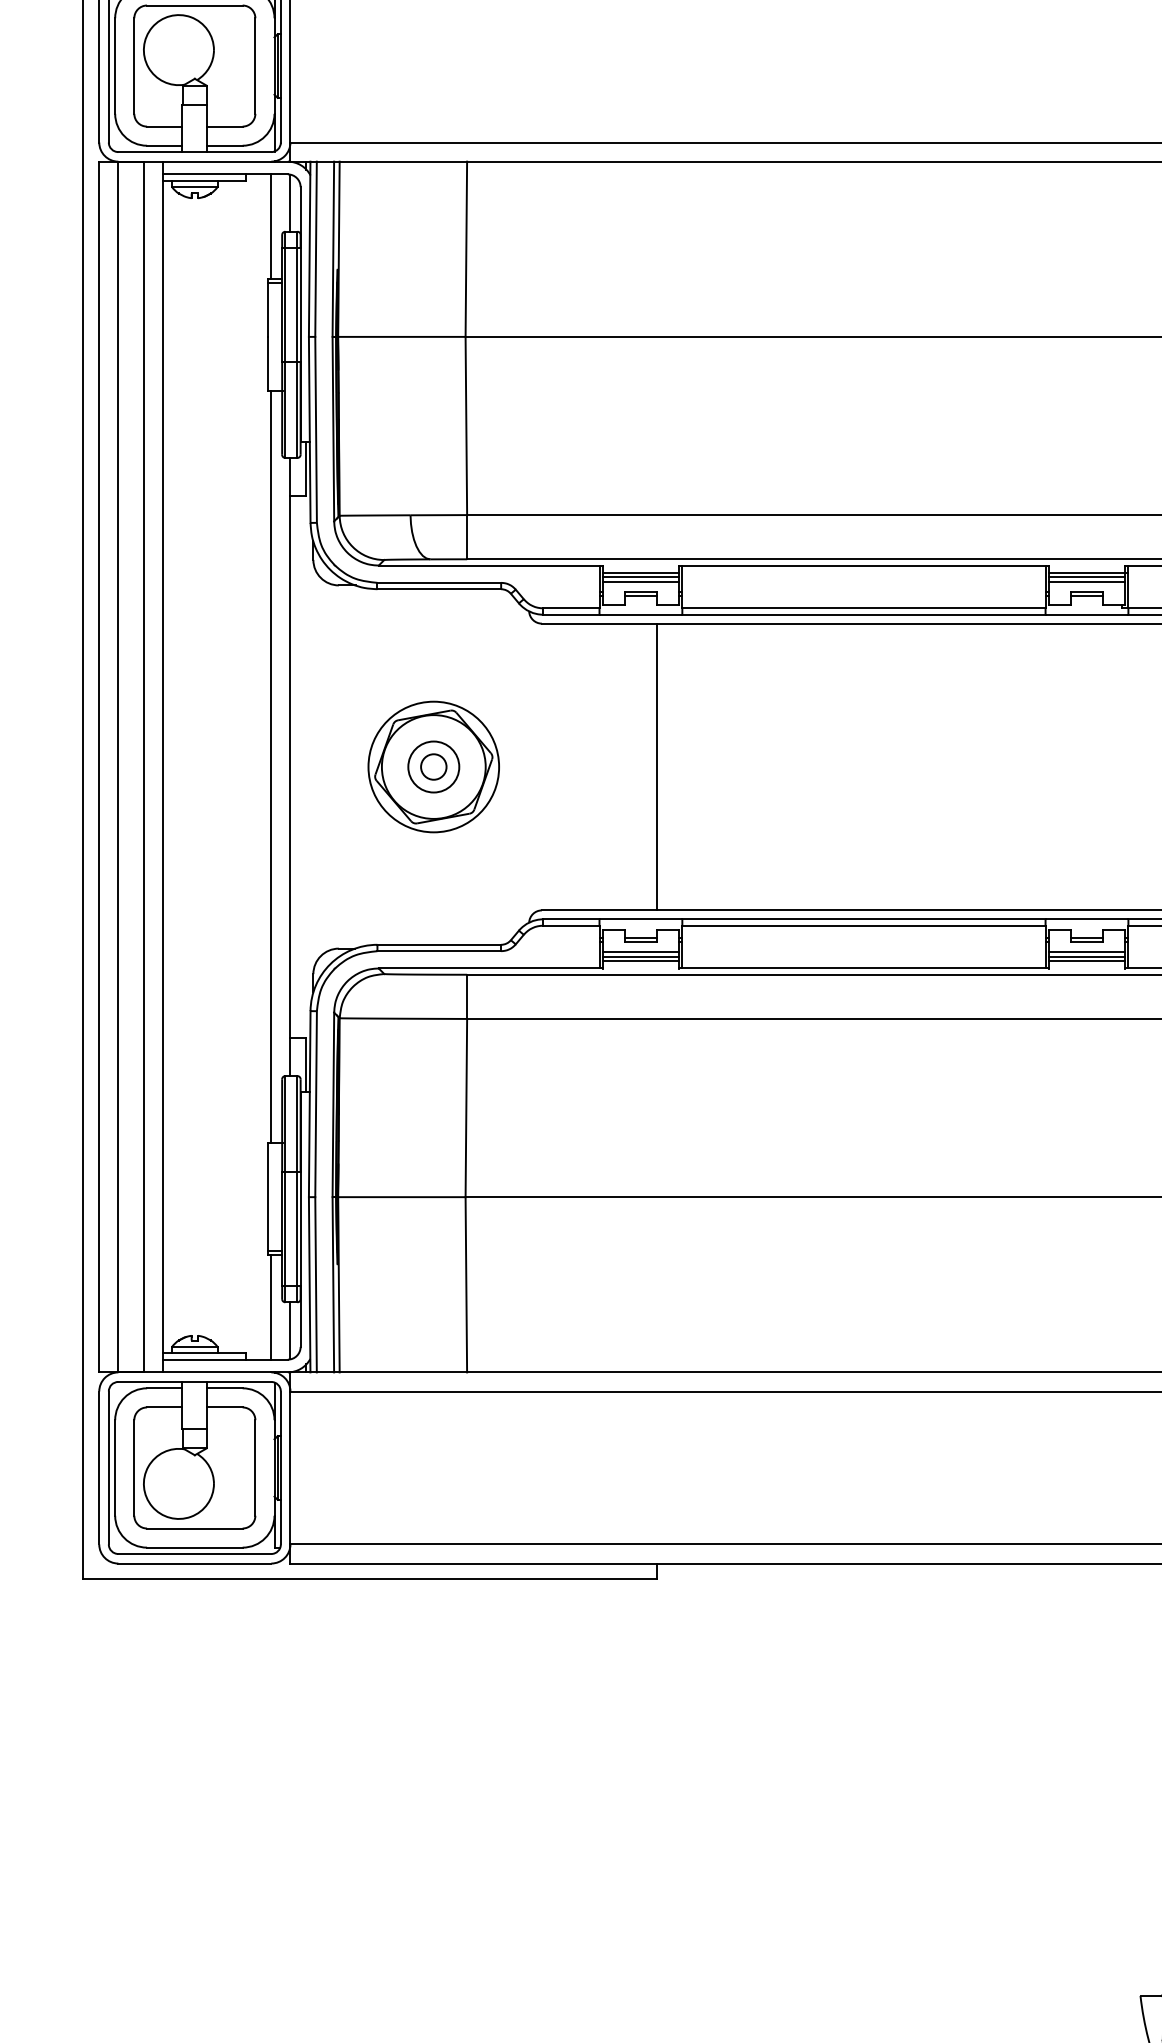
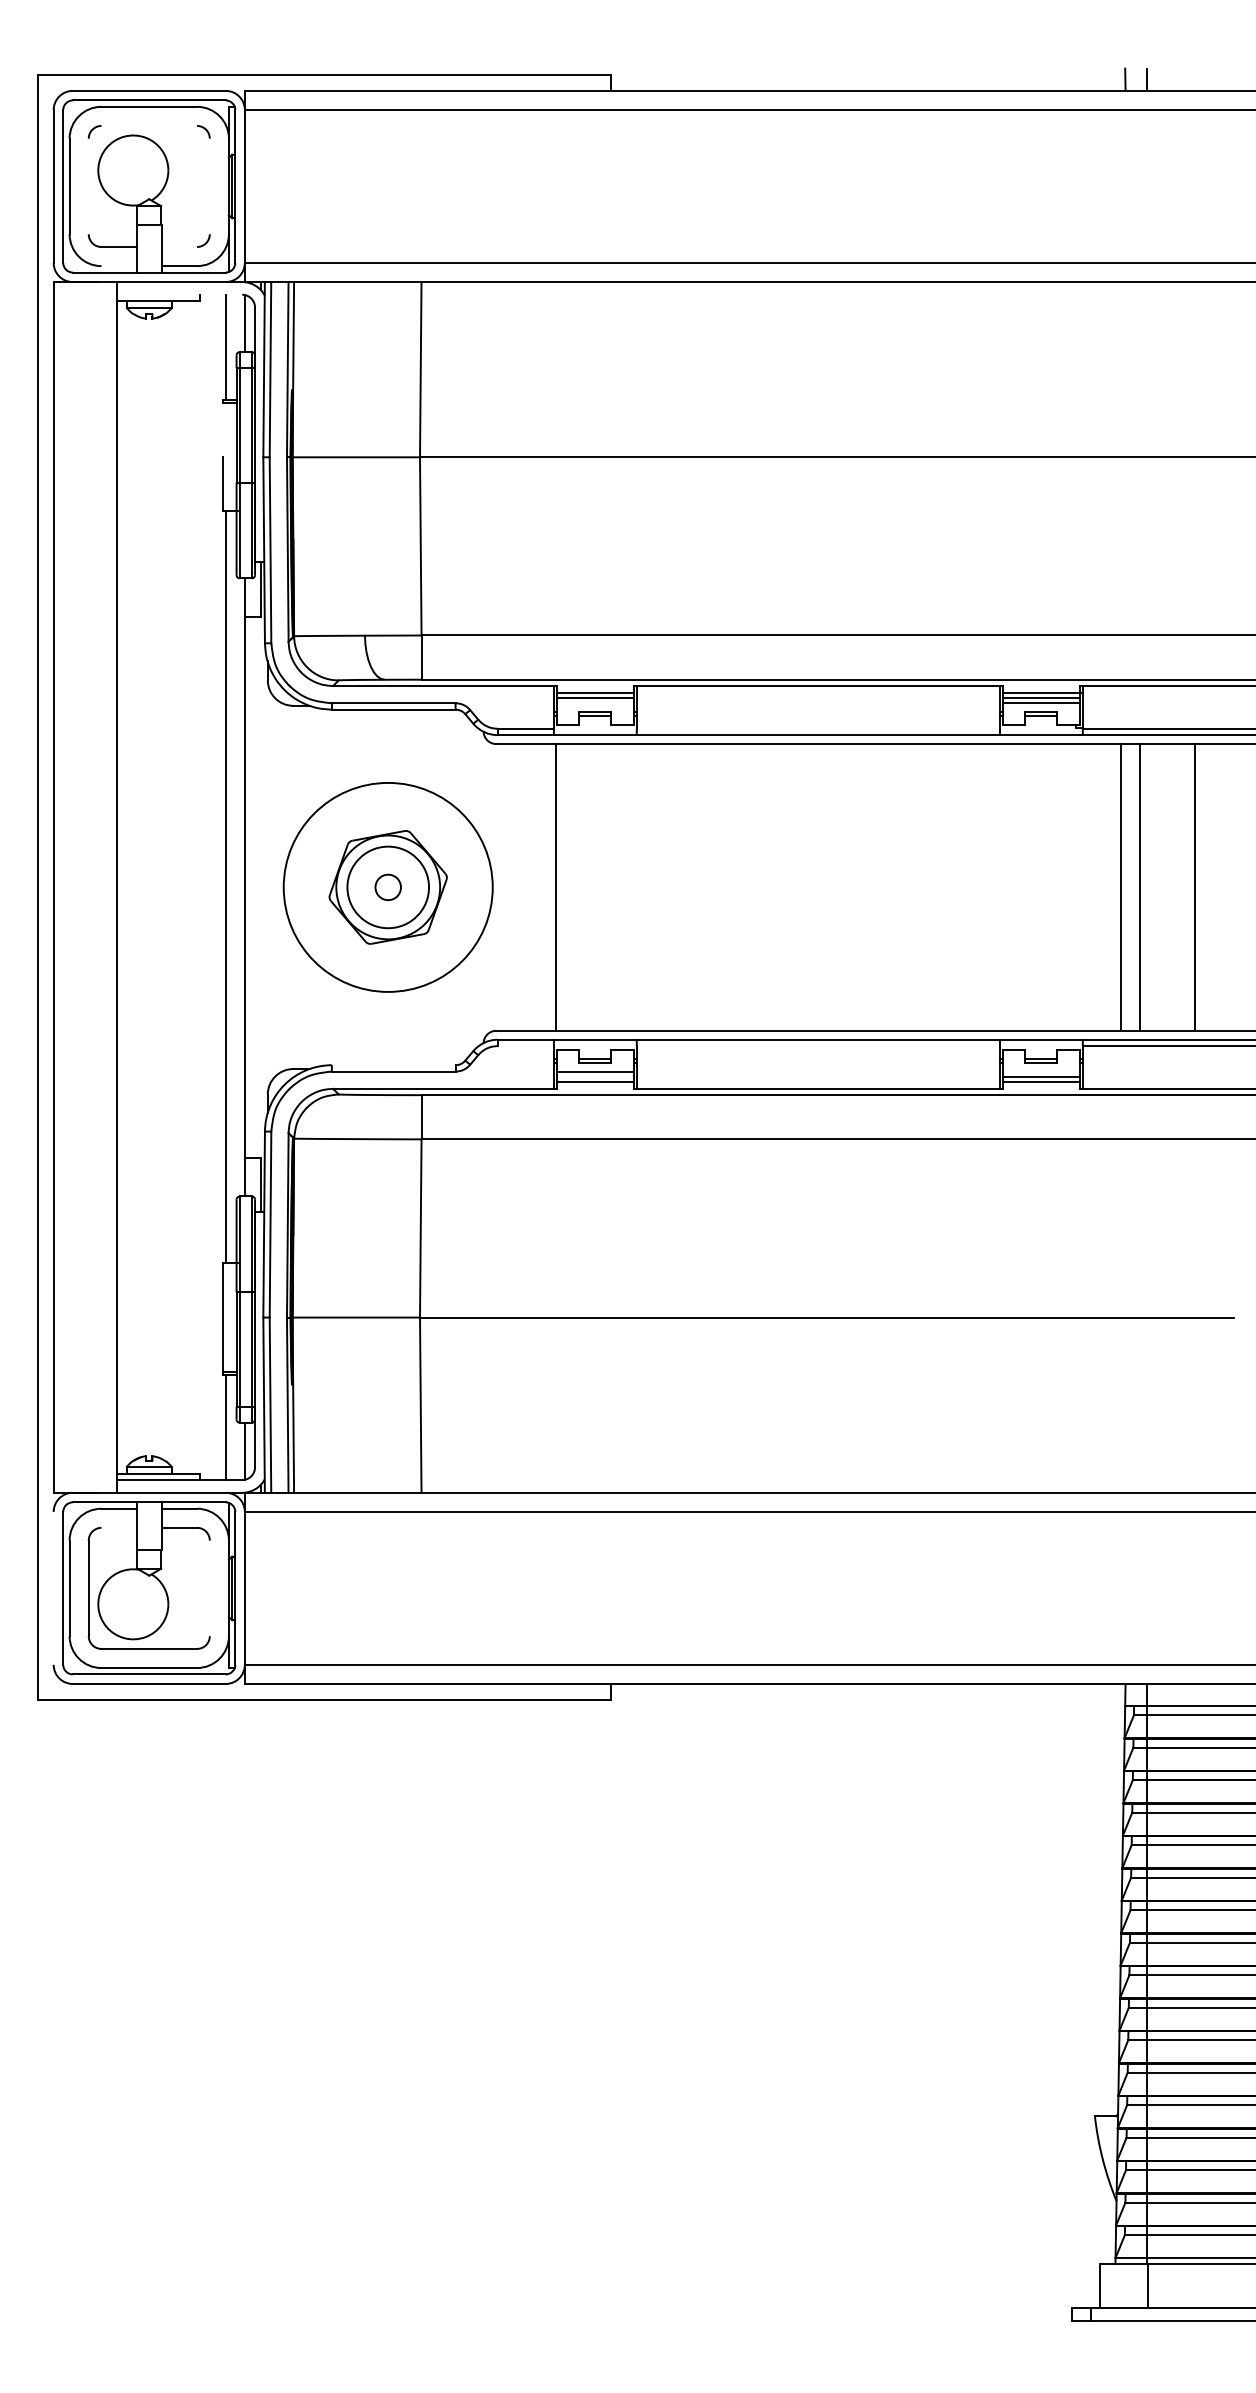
line: (195, 5) -> (149, 125), removed
line: (134, 66) -> (88, 186), removed
line: (255, 66) -> (209, 186), removed
line: (225, 127) -> (179, 247), removed
line: (164, 146) -> (118, 266), removed
line: (225, 174) -> (179, 294), removed
line: (268, 310) -> (222, 430), removed
line: (641, 582) -> (595, 702), removed
line: (863, 608) -> (817, 728), removed
circle: (433, 766) -> (387, 886), size x1.6
line: (118, 767) -> (72, 887), removed
line: (144, 767) -> (98, 887), removed
circle: (433, 767) -> (387, 887), size x1.6
line: (657, 767) -> (556, 887), moved
line: (571, 926) -> (525, 1046), removed
line: (863, 926) -> (817, 1046), removed
line: (439, 945) -> (393, 1065), removed
line: (1087, 952) -> (1041, 1072), removed
line: (641, 957) -> (595, 1077), removed
line: (164, 1407) -> (118, 1527), removed
line: (99, 1467) -> (53, 1587), removed
line: (255, 1468) -> (209, 1588), removed

